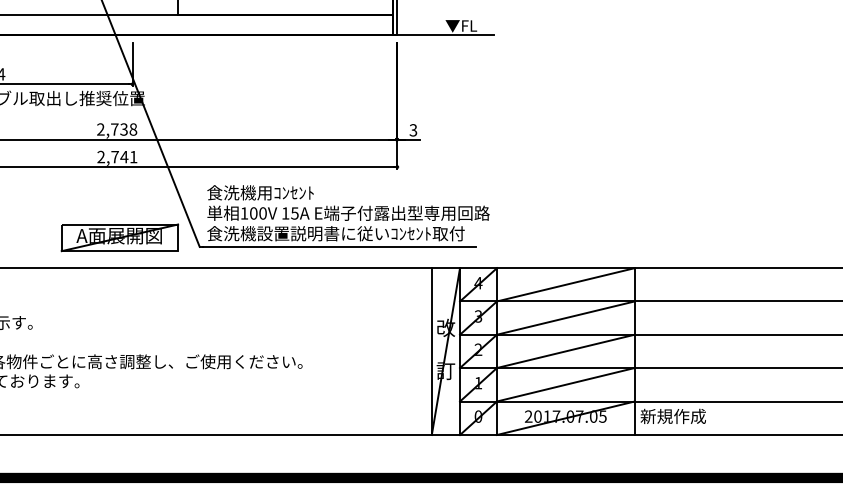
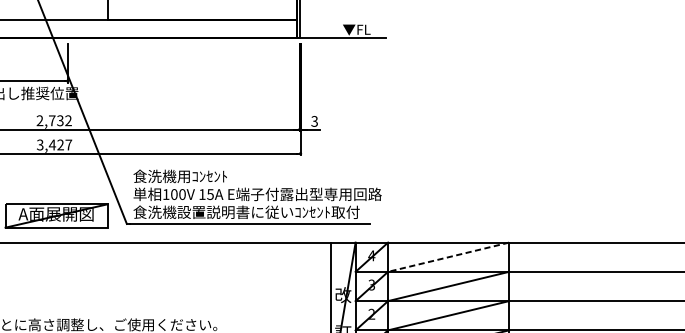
text: (133, 129) -> (68, 120), 2,738 -> 2,732
text: (117, 156) -> (54, 144), 2,741 -> 3,427
line: (565, 284) -> (448, 256), solid -> dashed

